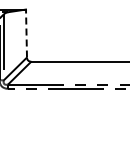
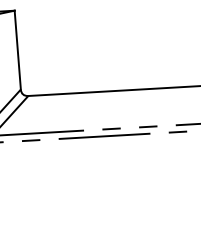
line: (26, 33) -> (17, 50), dashed -> solid

